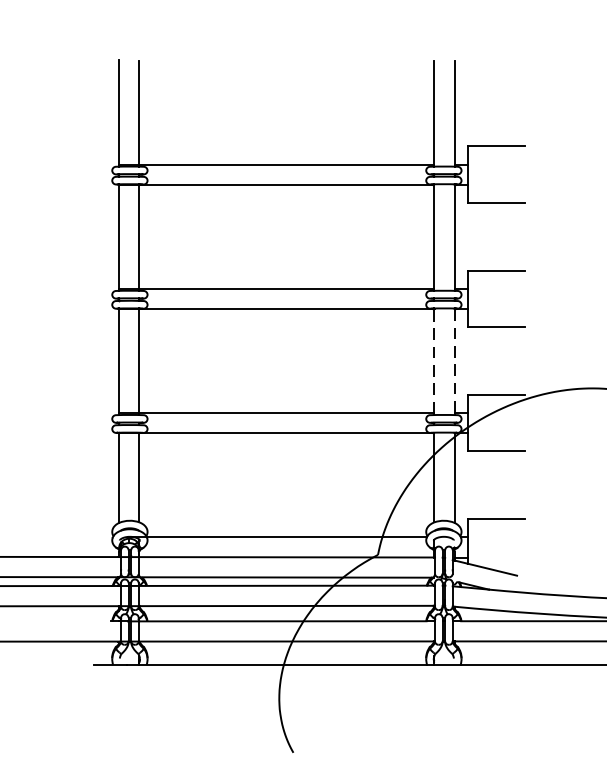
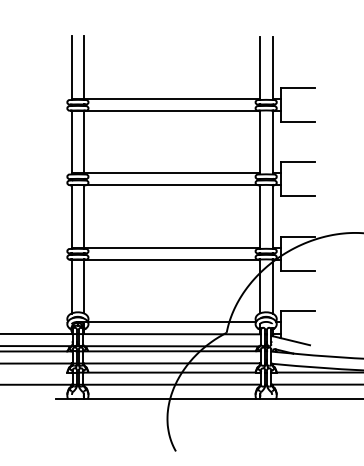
line: (434, 360) -> (260, 216), dashed -> solid
line: (454, 362) -> (272, 217), dashed -> solid

